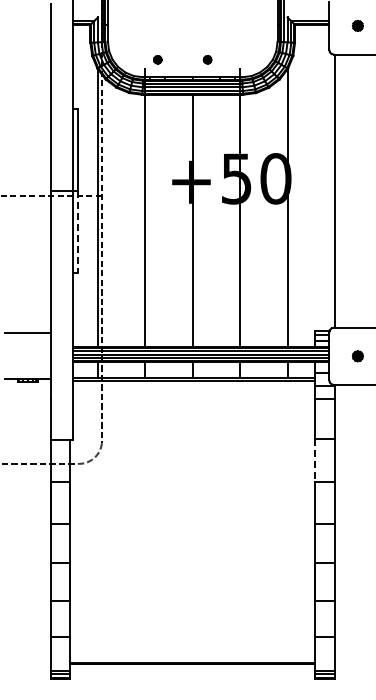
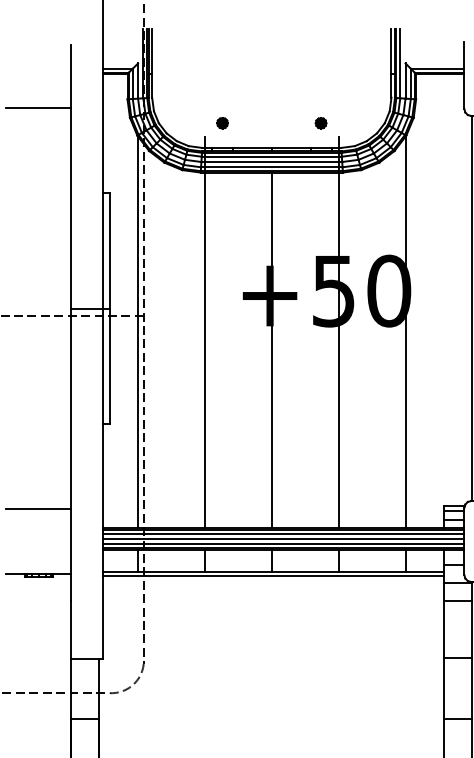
line: (27, 48) -> (38, 107), added
part: (207, 59) -> (320, 122), moved
line: (77, 232) -> (109, 366), dashed -> solid
line: (314, 460) -> (443, 688), dashed -> solid

